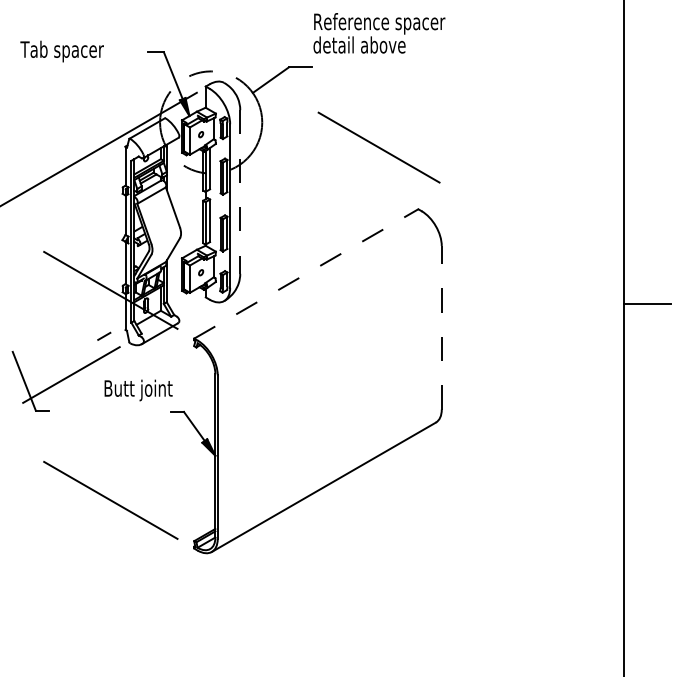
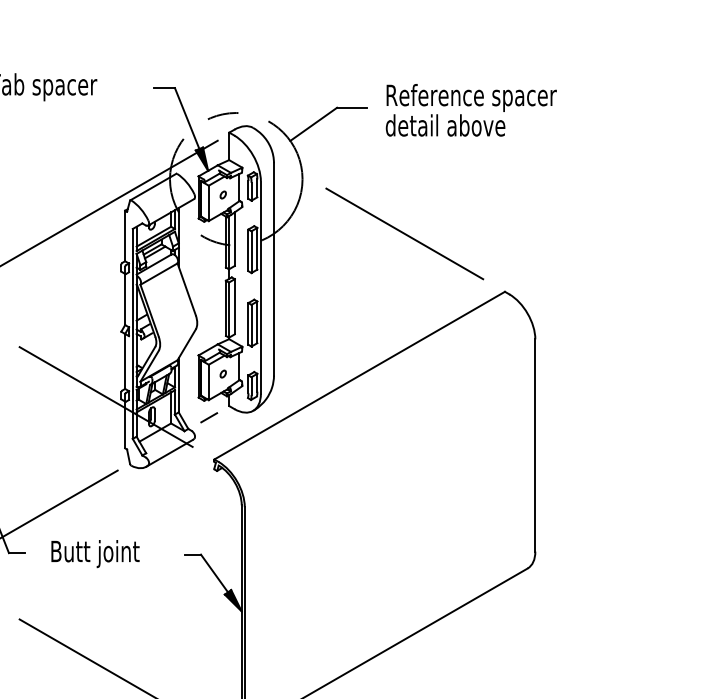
text: (379, 33) -> (471, 110), moved
line: (378, 147) -> (404, 233), moved
line: (240, 192) -> (274, 270), dashed -> solid
line: (306, 273) -> (359, 375), dashed -> solid
line: (441, 327) -> (534, 445), dashed -> solid
line: (104, 335) -> (209, 416), moved
text: (138, 390) -> (95, 554), moved

